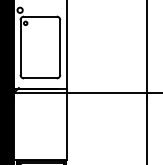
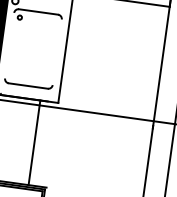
line: (20, 47) -> (9, 45), removed
line: (60, 47) -> (57, 52), removed
line: (66, 123) -> (34, 141), moved

